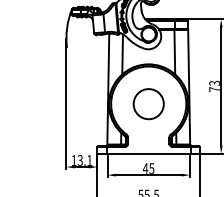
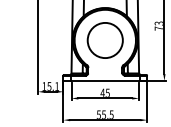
circle: (148, 103) -> (105, 39), size x1.43
text: (80, 159) -> (49, 85), 13.1 -> 15.1

